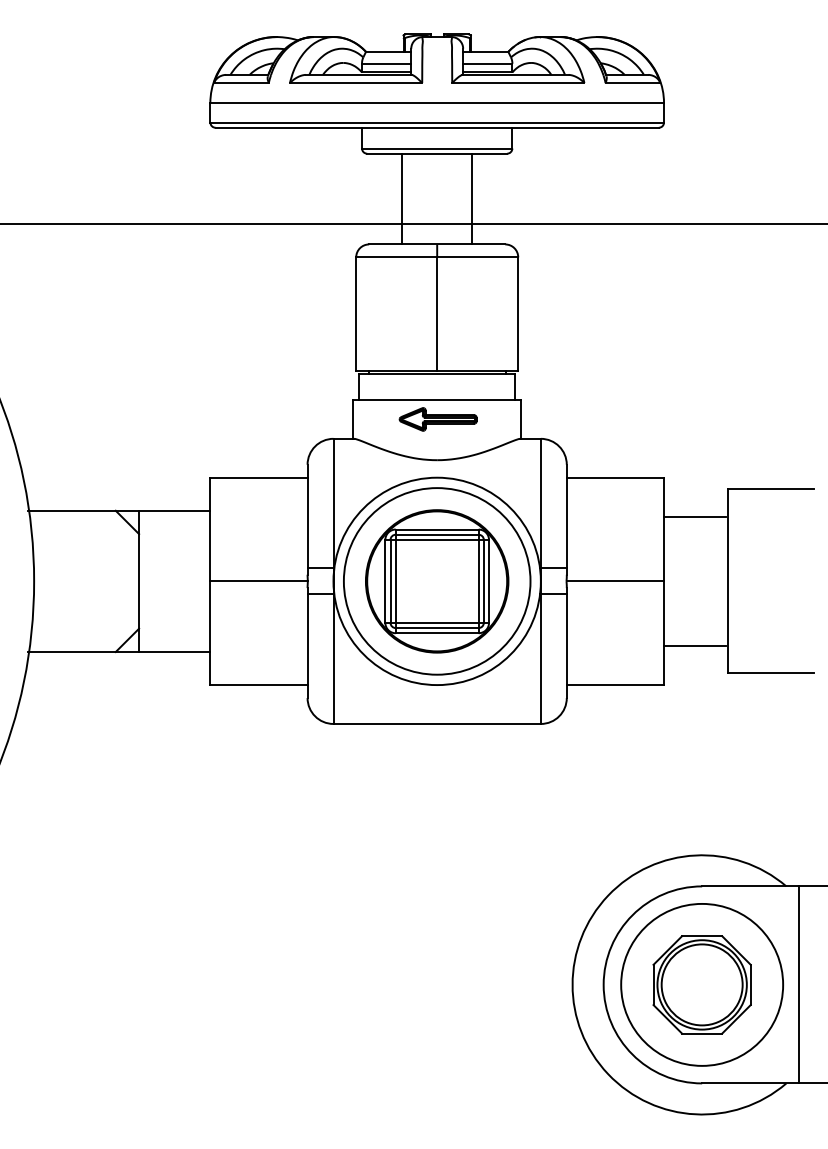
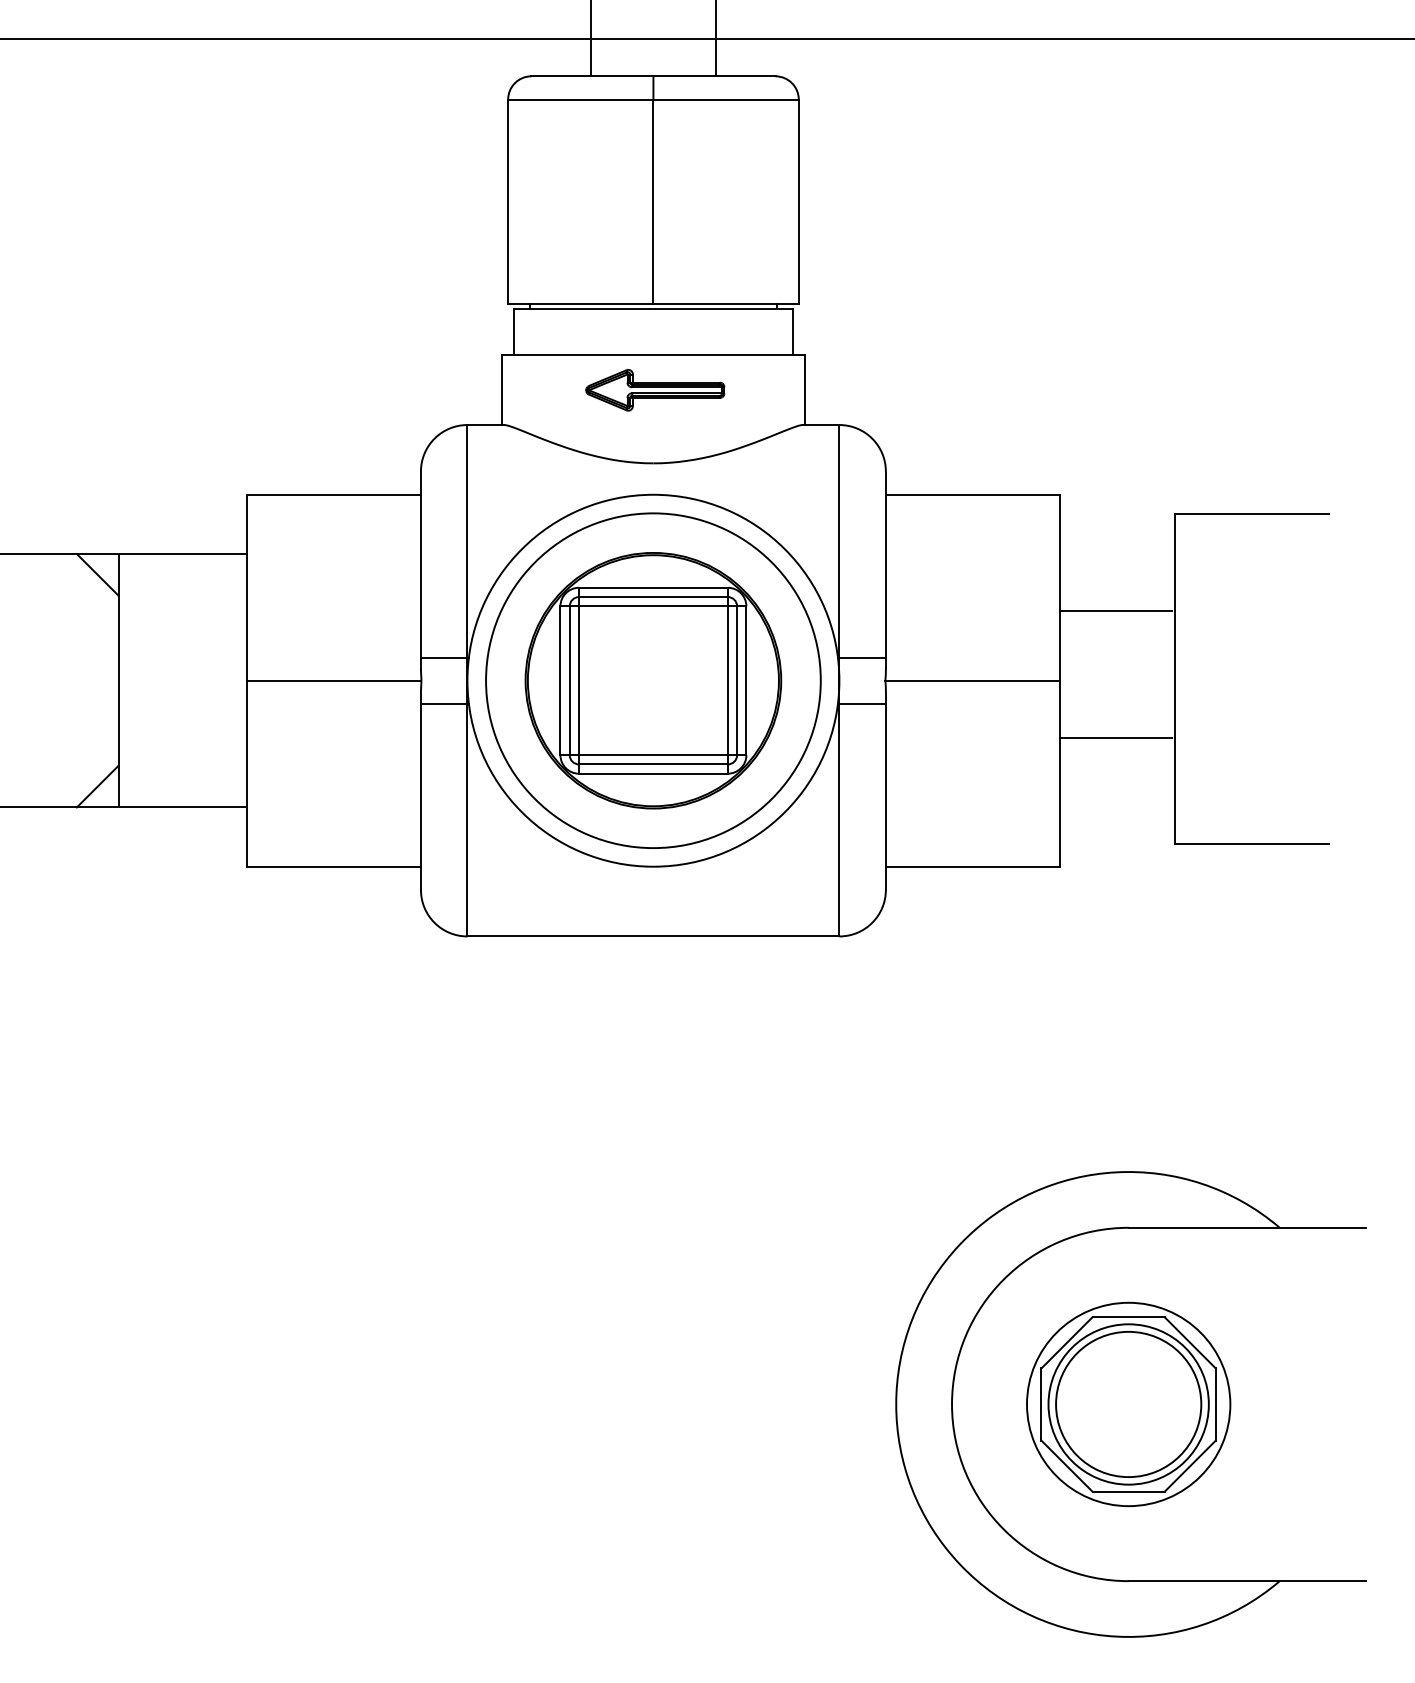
line: (695, 516) -> (1116, 610), moved
line: (695, 646) -> (1116, 738), moved
circle: (702, 984) -> (1129, 1403), size x0.7
line: (798, 984) -> (1301, 1403), removed

